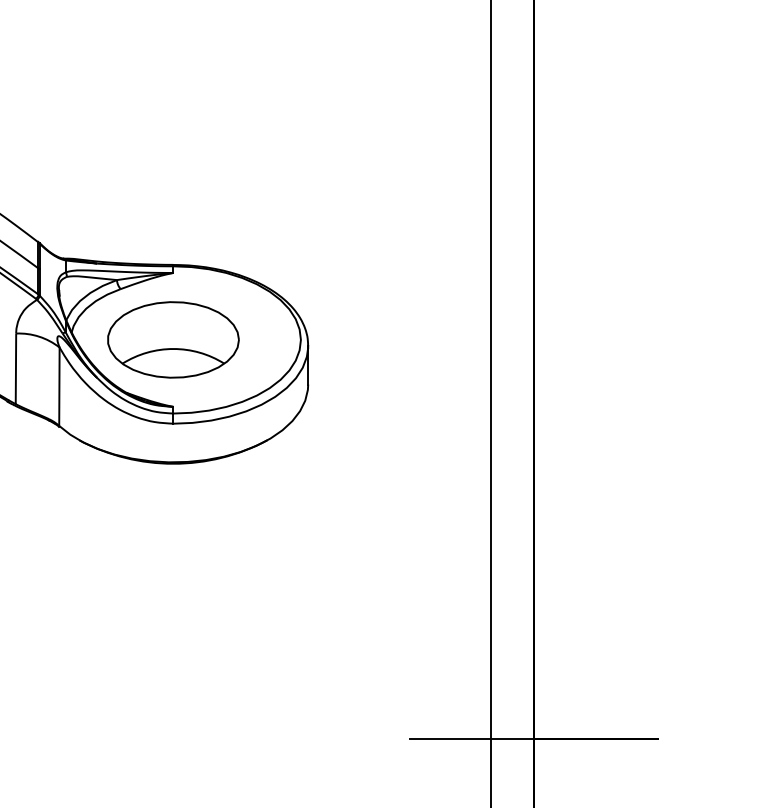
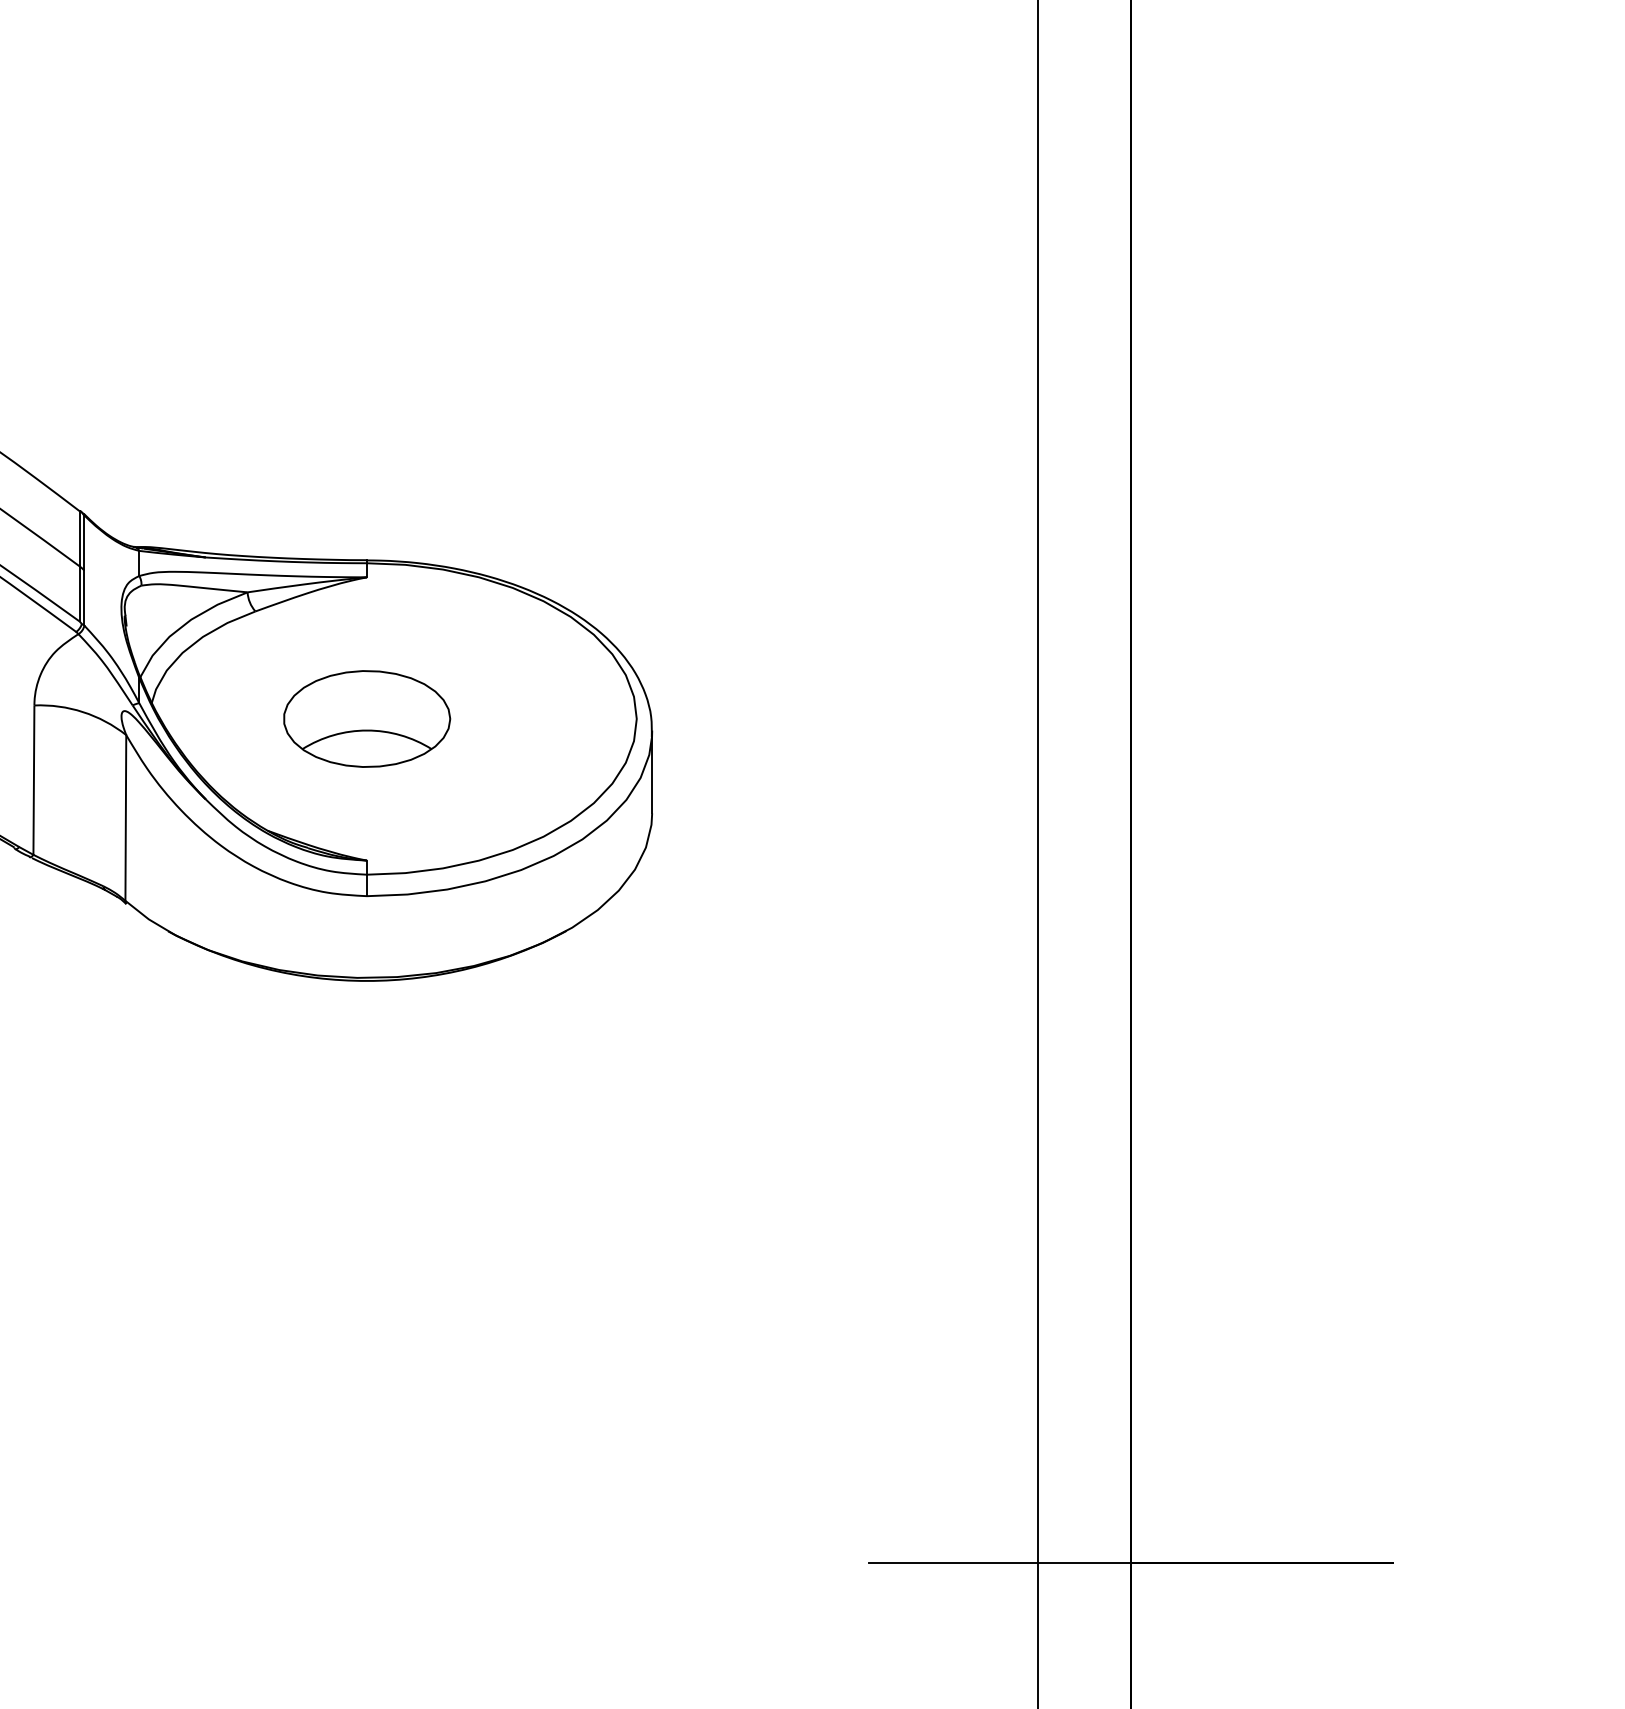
part: (173, 339) -> (367, 718), size x0.6

